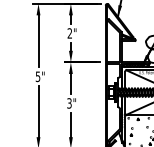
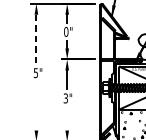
text: (69, 33) -> (65, 31), 2" -> 0"
line: (38, 41) -> (36, 39), solid -> dashed
line: (38, 111) -> (36, 106), removed
line: (70, 125) -> (66, 119), removed

